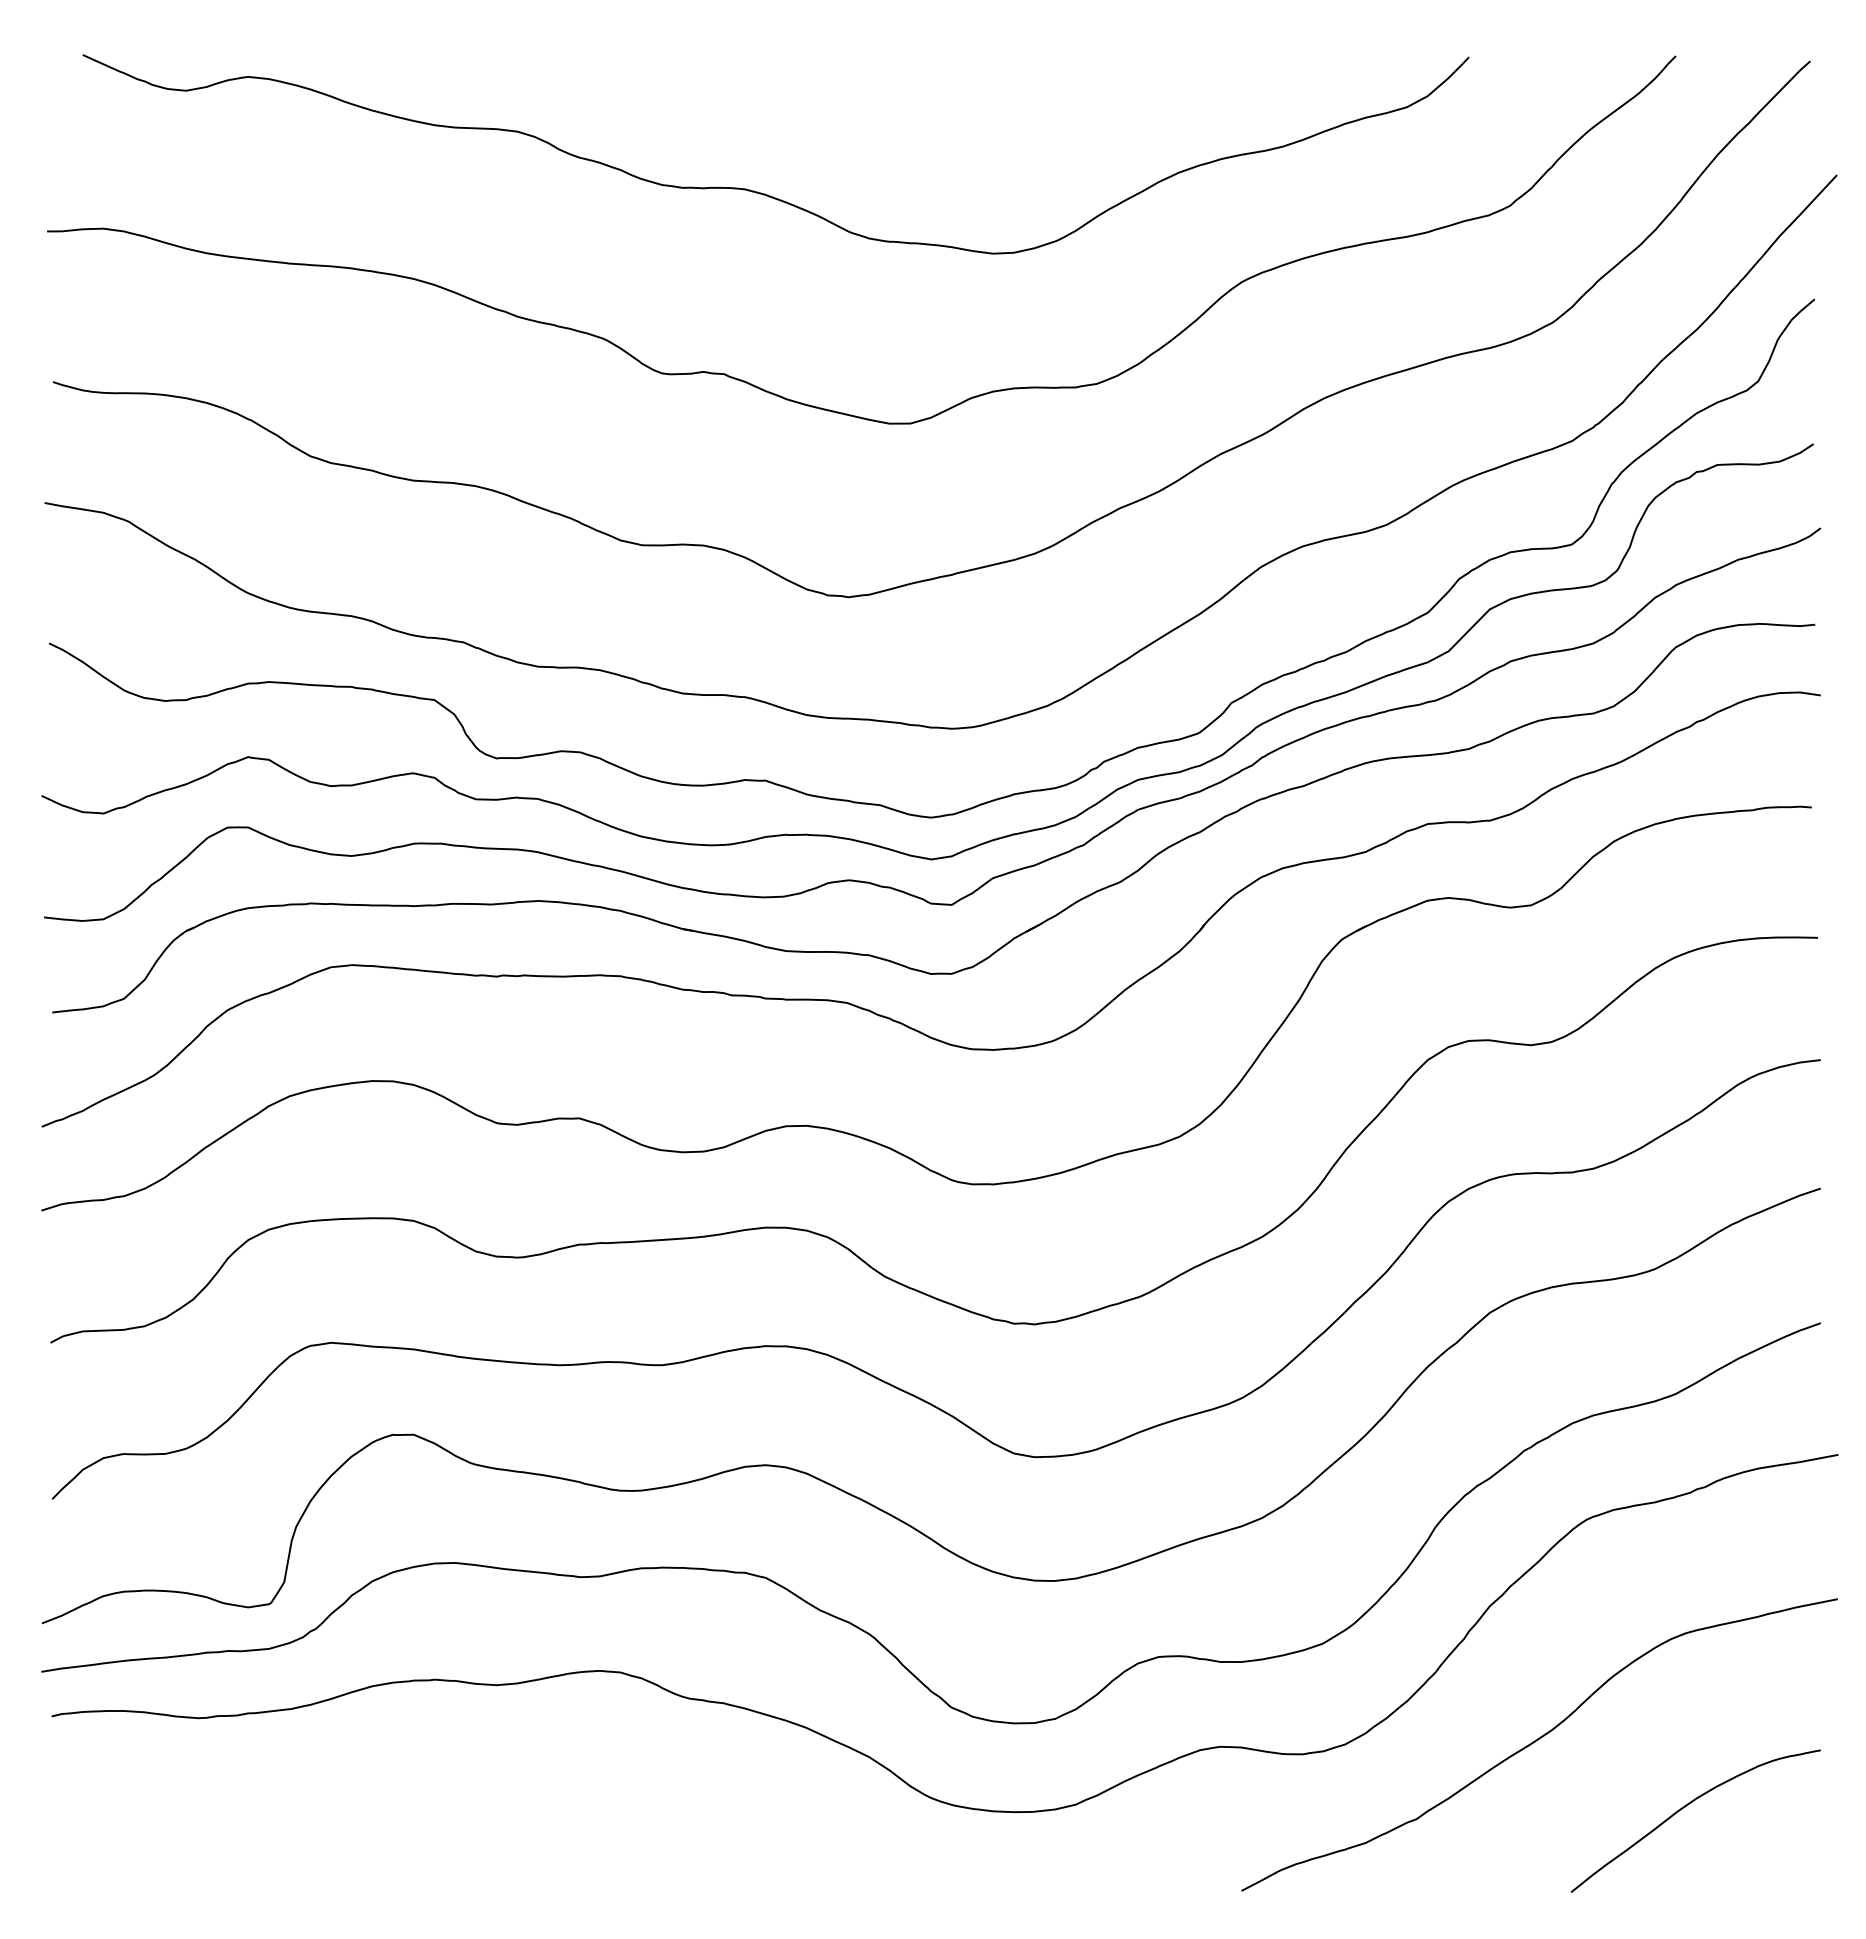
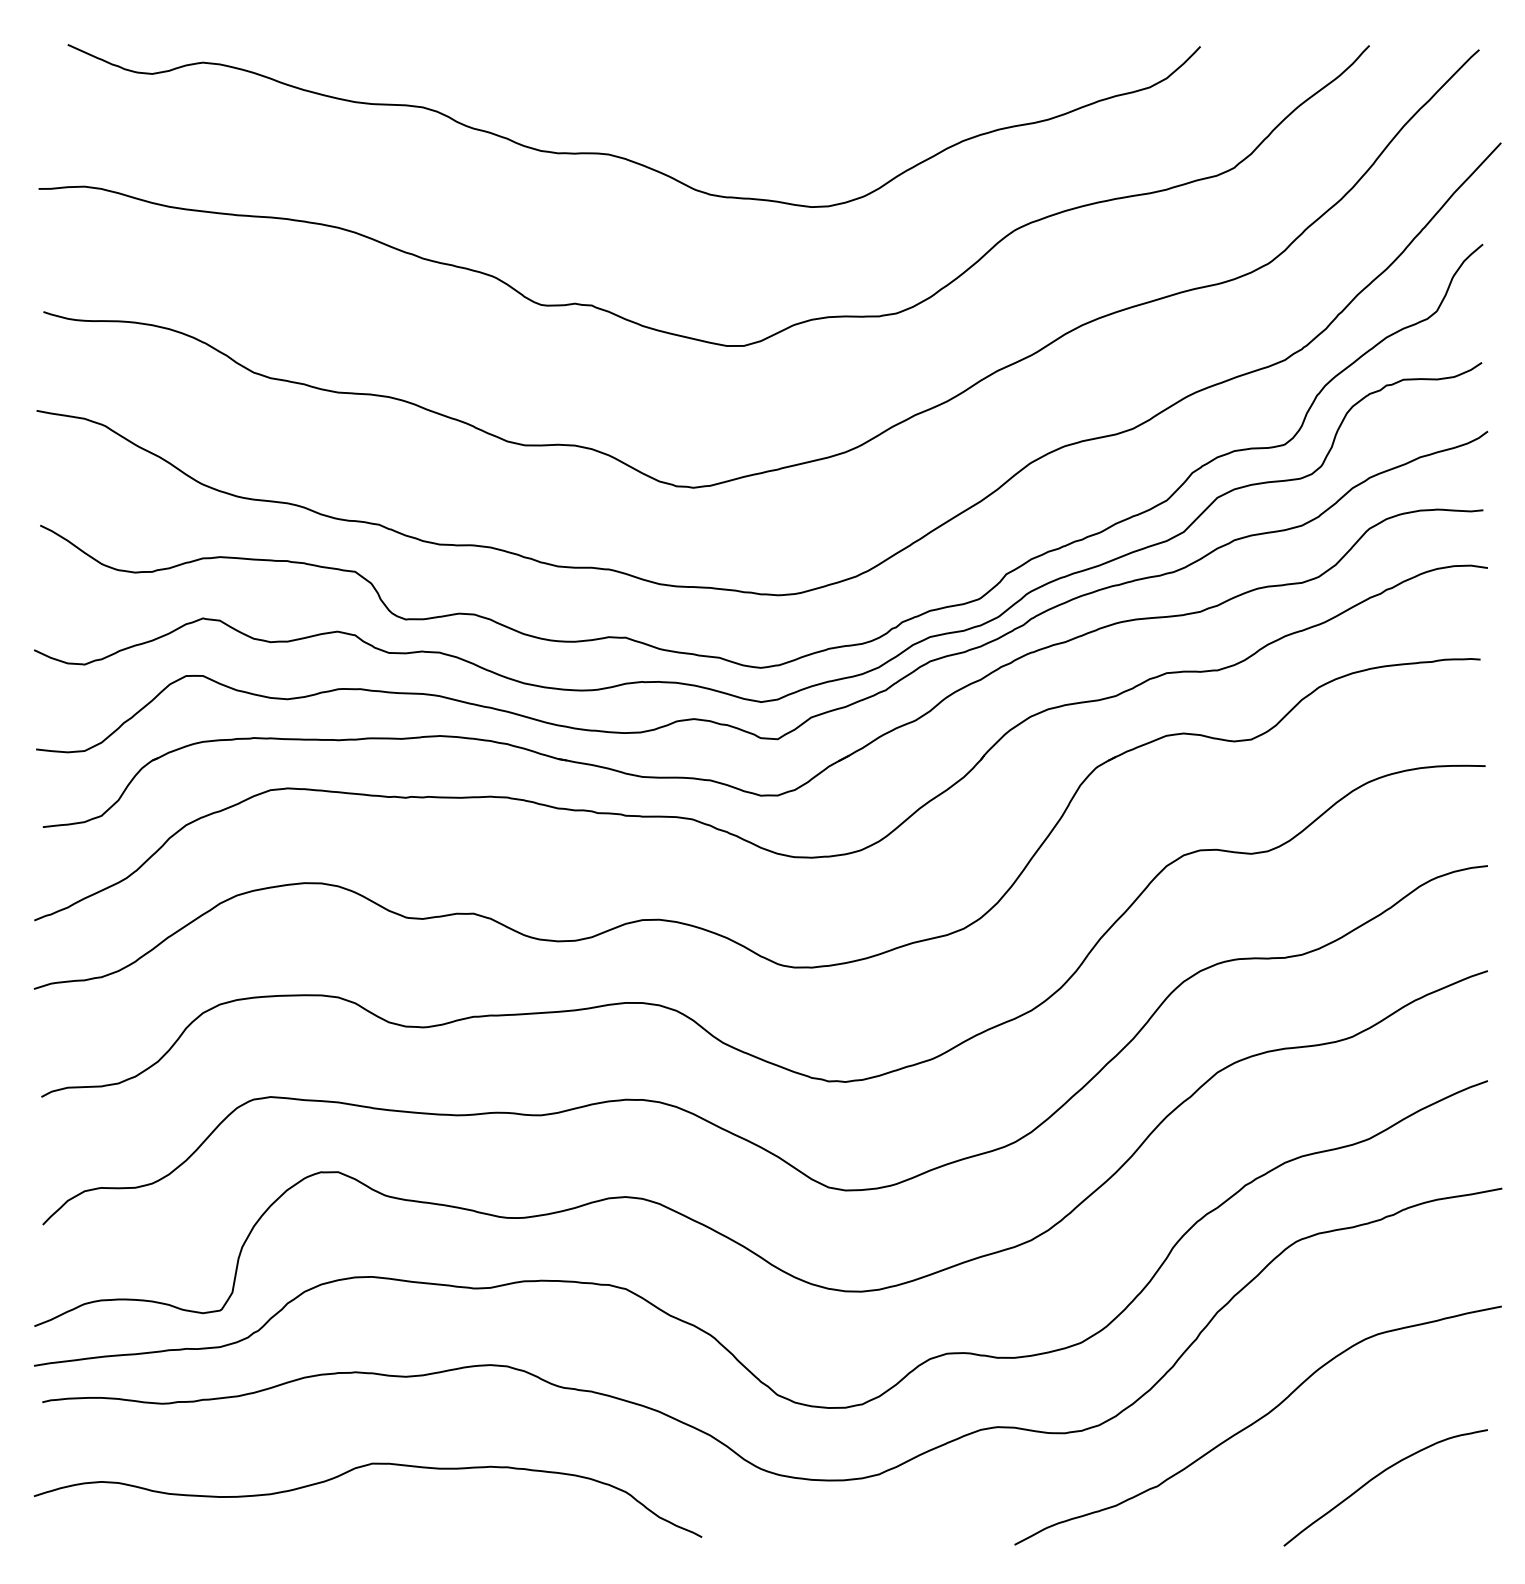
curve: (441, 1796) -> (360, 1467), added

